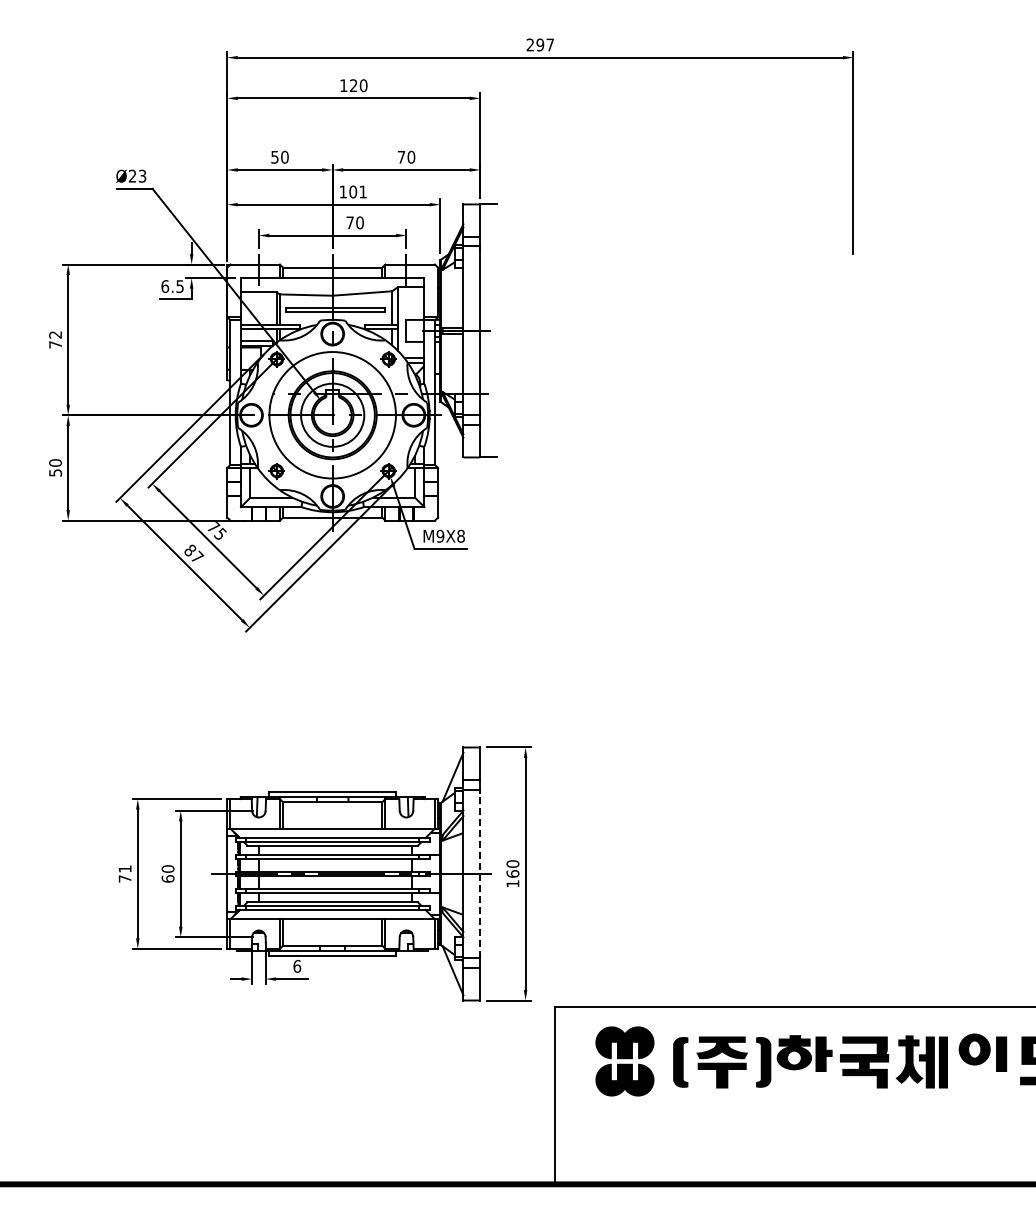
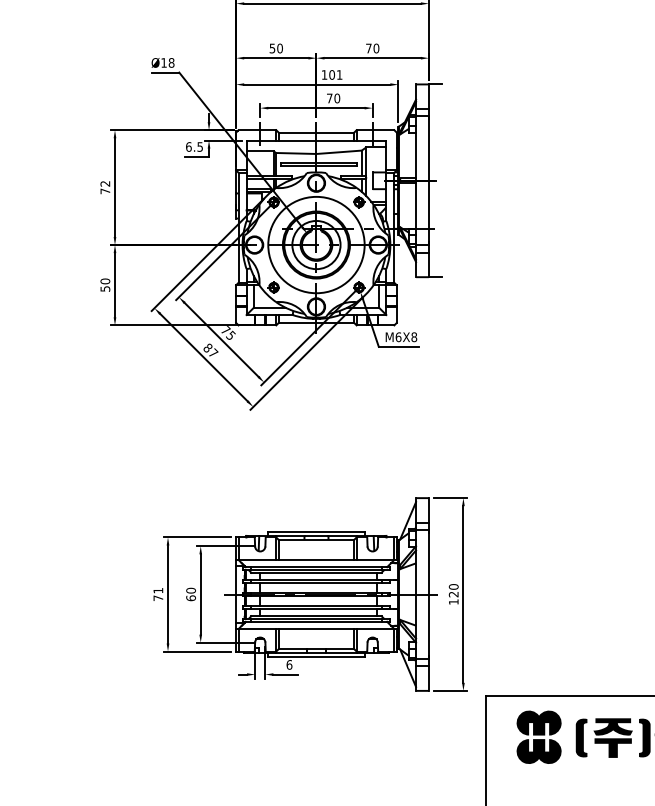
text: (137, 175) -> (167, 62), Ø23 -> Ø18
text: (440, 535) -> (398, 336), M9X8 -> M6X8
line: (480, 873) -> (429, 594), dashed -> solid
text: (512, 873) -> (453, 594), 160 -> 120

